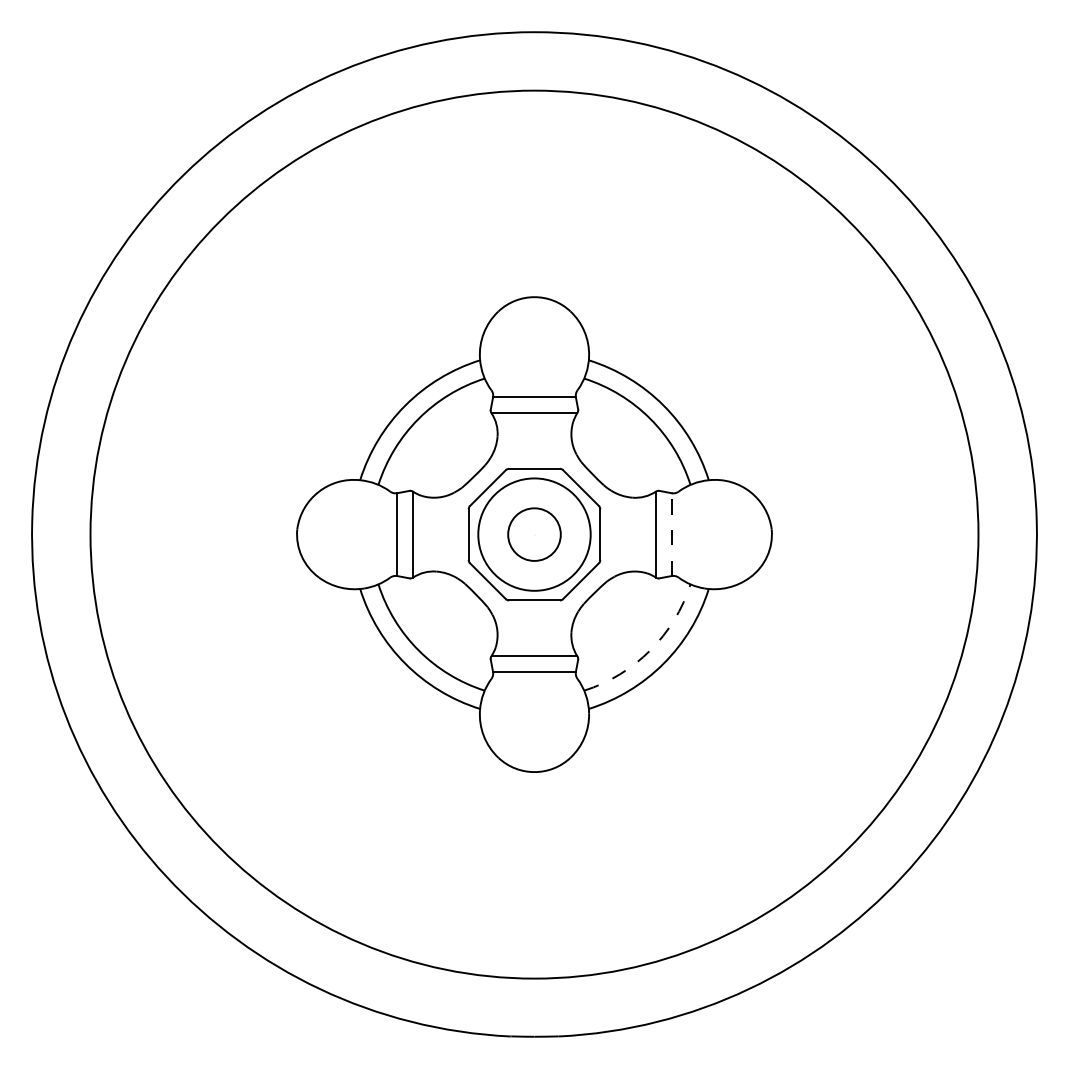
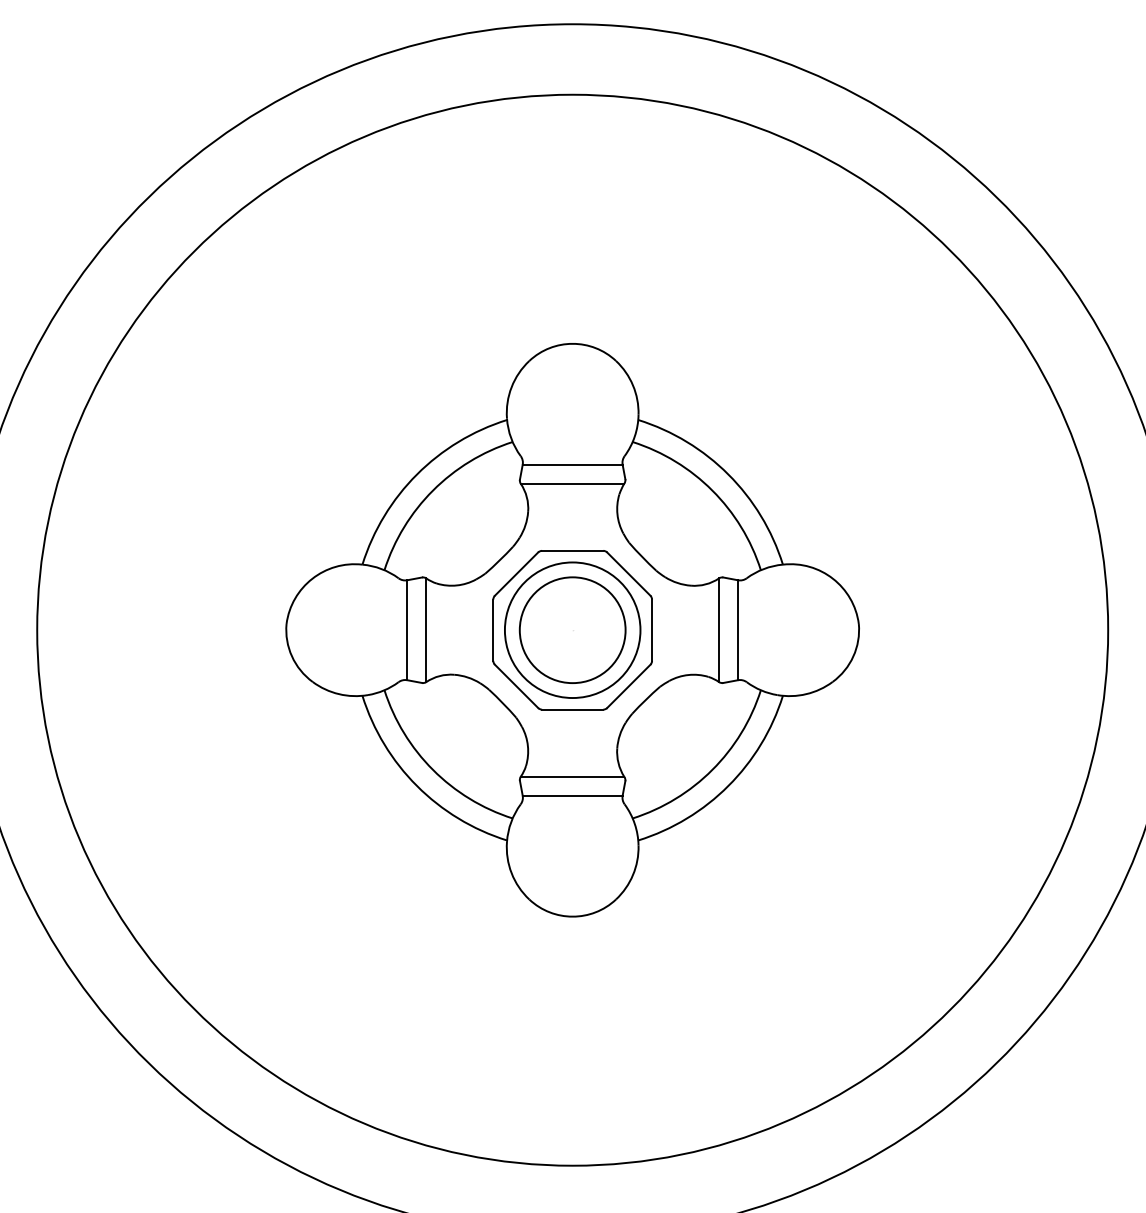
circle: (534, 534) -> (572, 630), size x1.67
line: (671, 534) -> (737, 630), dashed -> solid
arc: (650, 650) -> (712, 769), dashed -> solid

